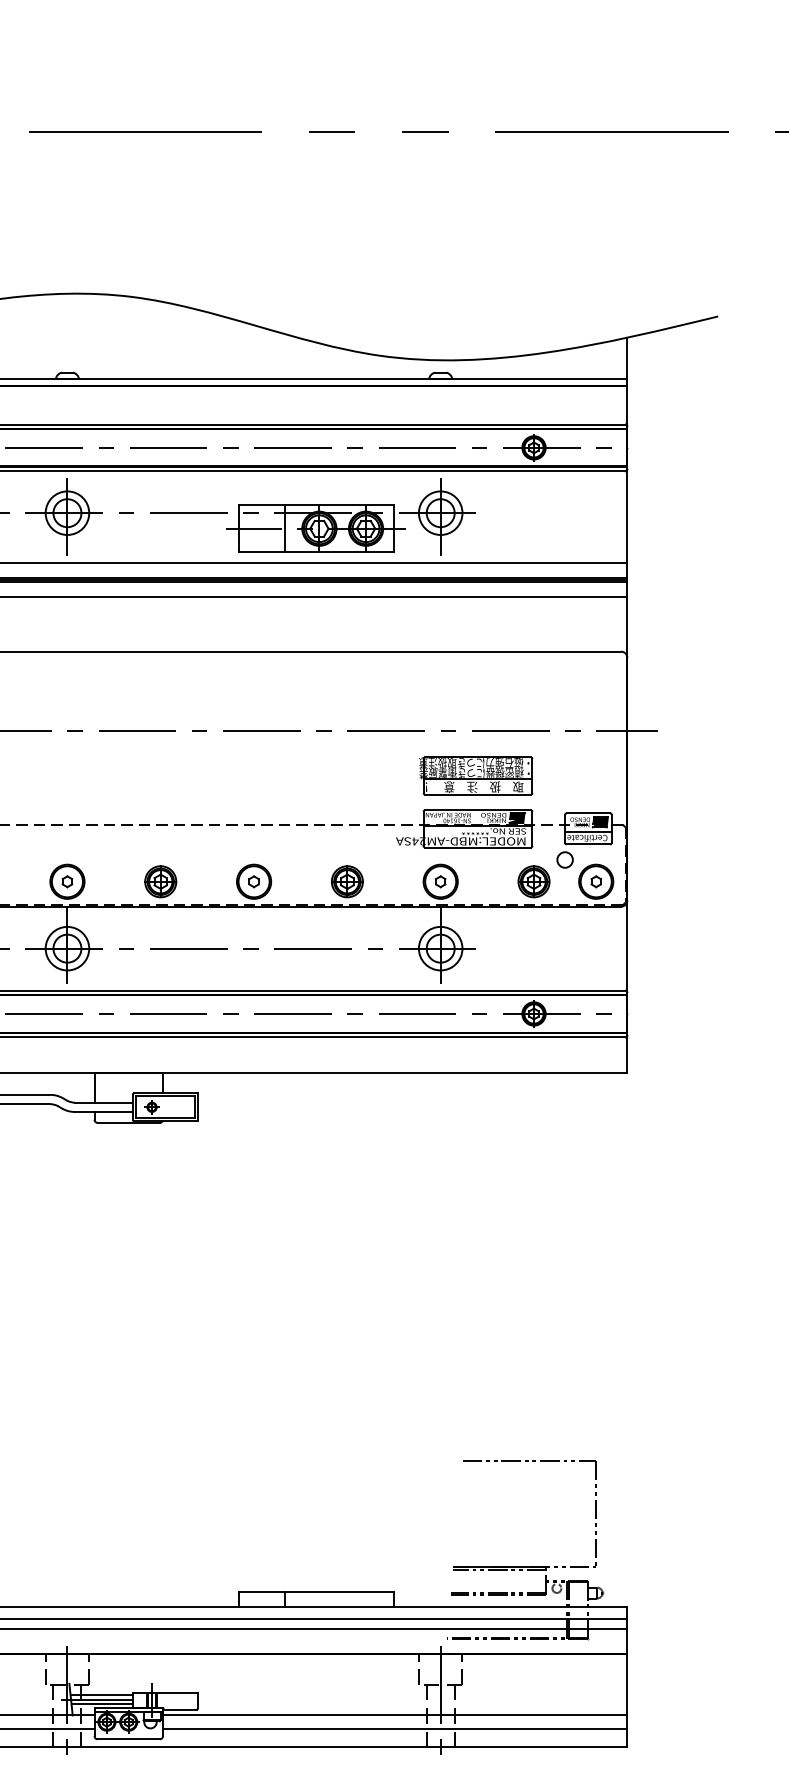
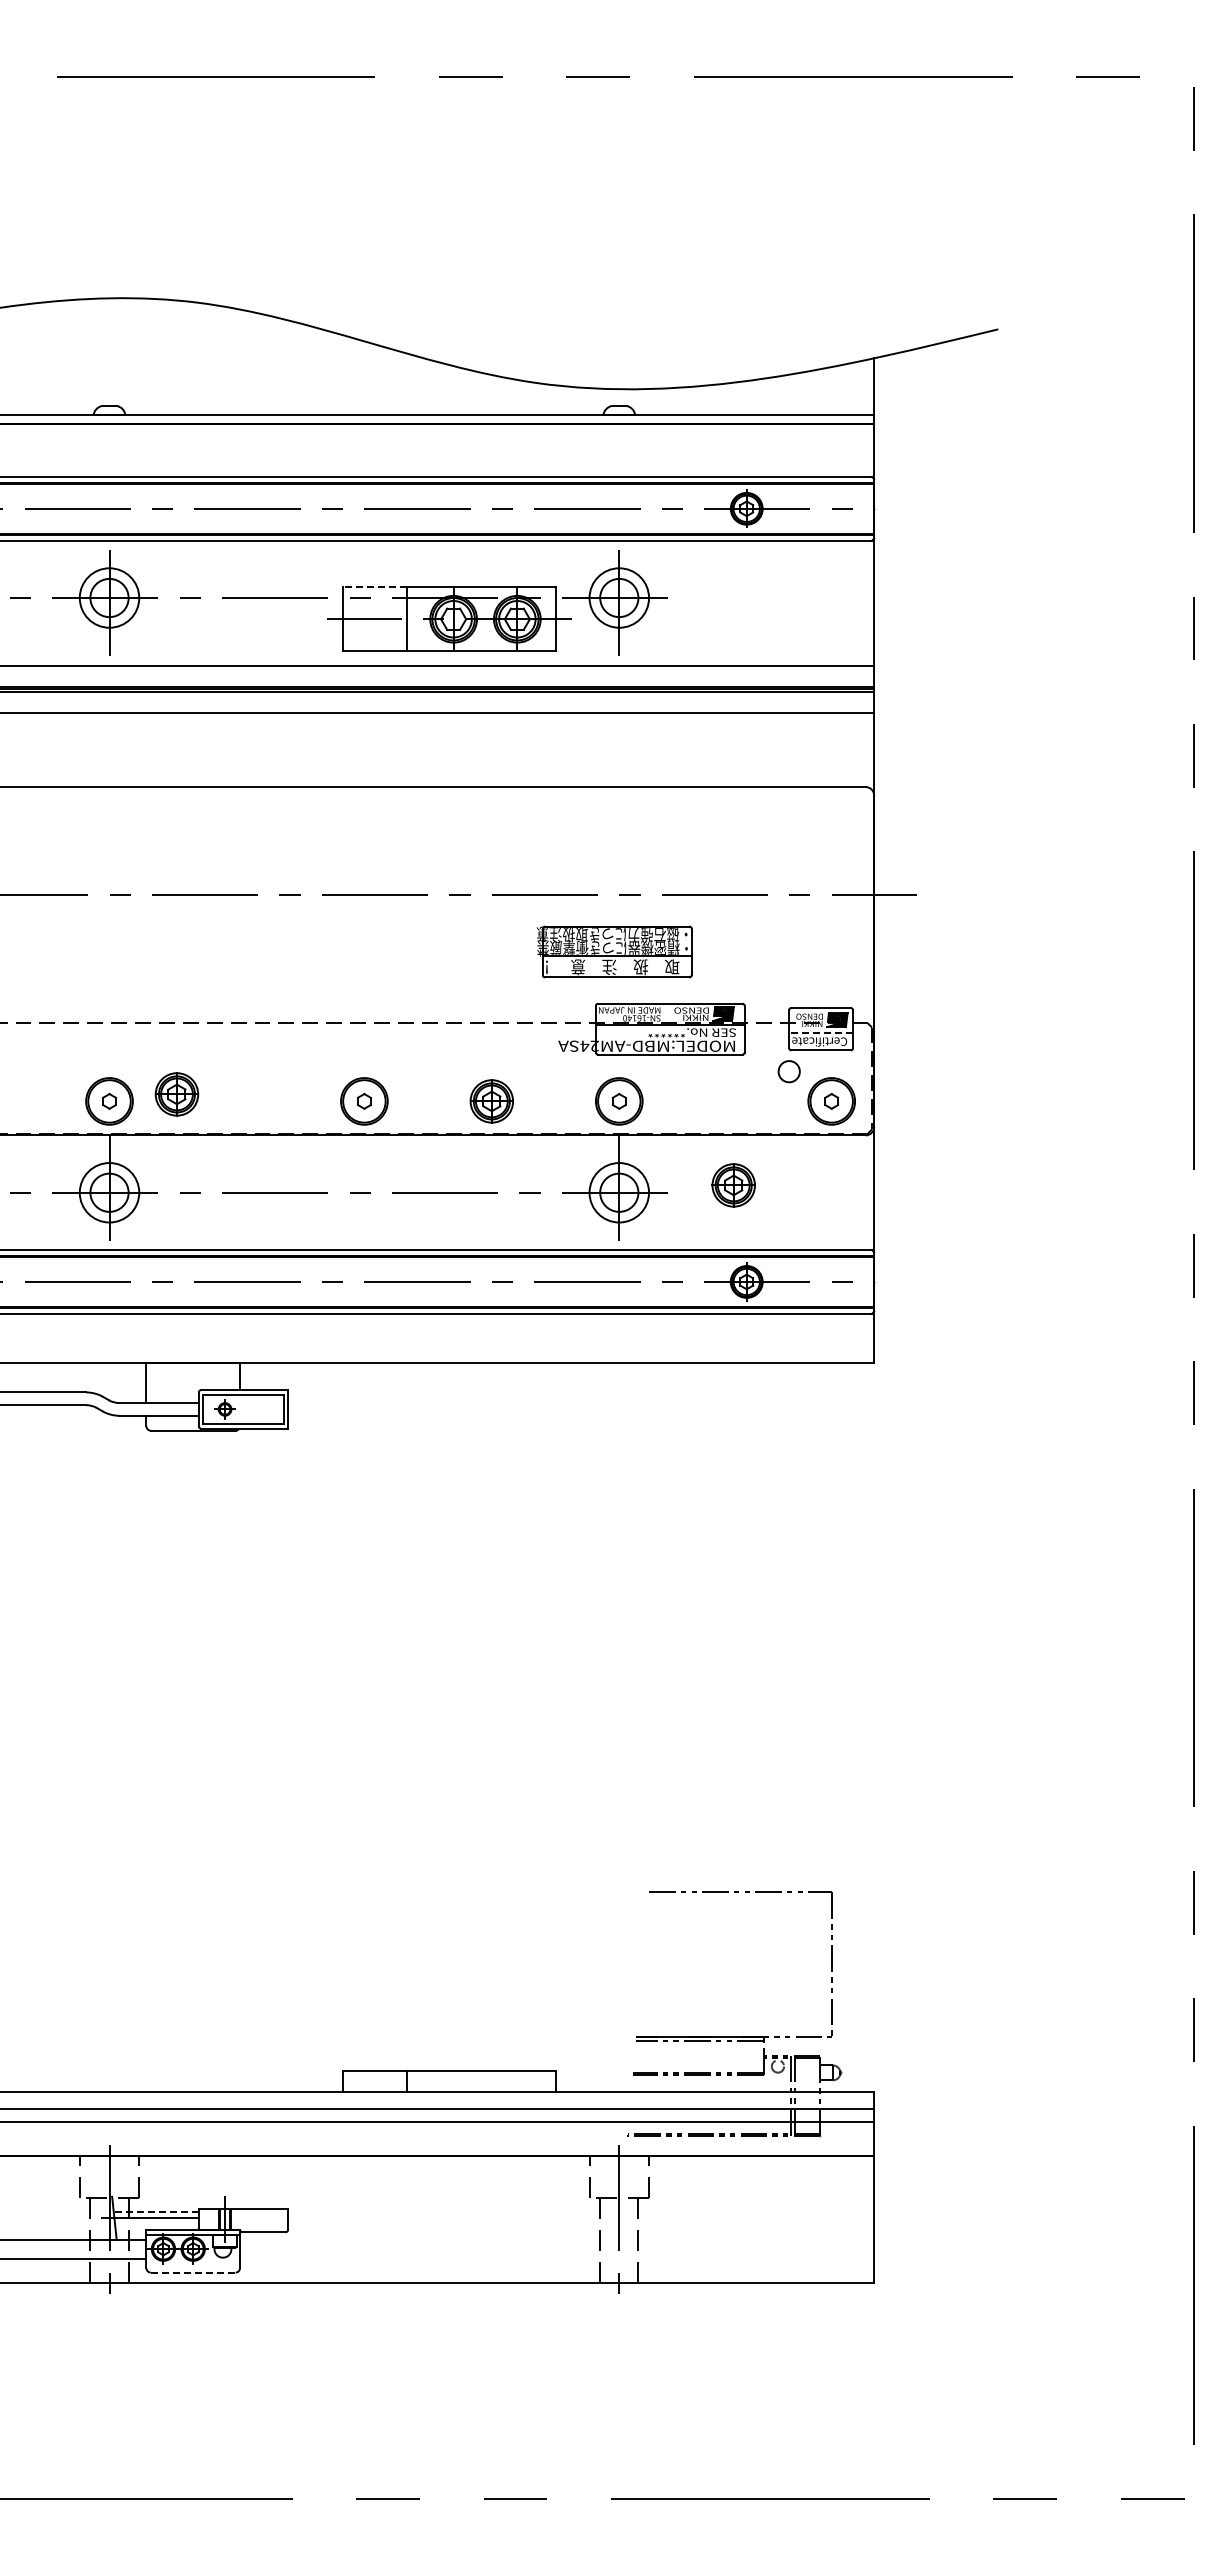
line: (262, 505) -> (375, 587), solid -> dashed
part: (476, 775) -> (614, 951), moved
line: (588, 832) -> (821, 1033), solid -> dashed
part: (160, 881) -> (176, 1094), moved
part: (533, 881) -> (733, 1185), moved
line: (101, 1695) -> (155, 2212), solid -> dashed
line: (101, 1704) -> (156, 2224), removed
line: (394, 1715) -> (556, 2239), removed
line: (394, 1729) -> (556, 2258), removed
line: (128, 1739) -> (193, 2272), solid -> dashed

